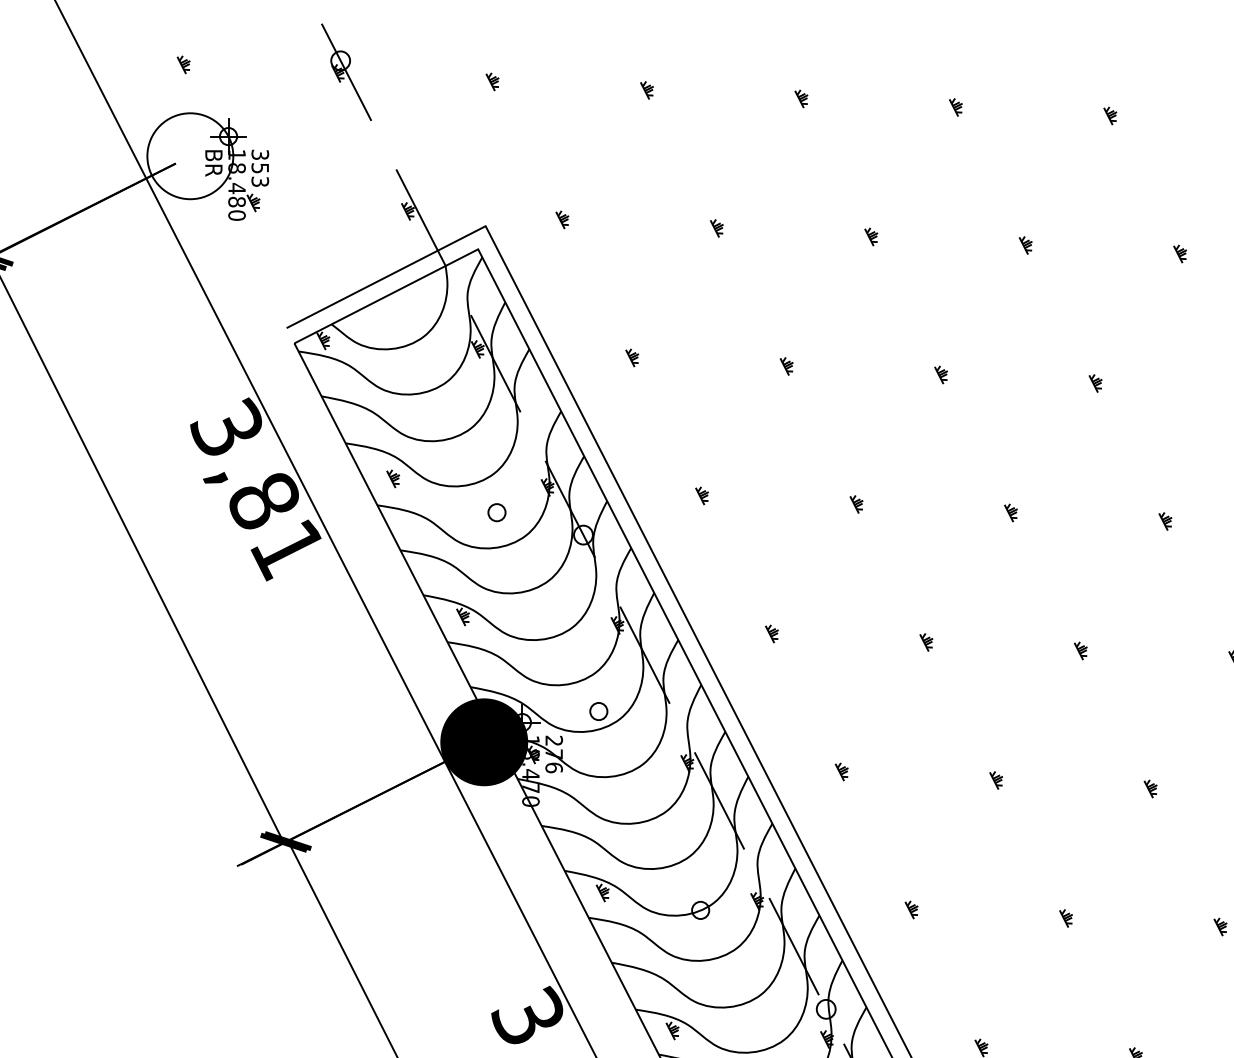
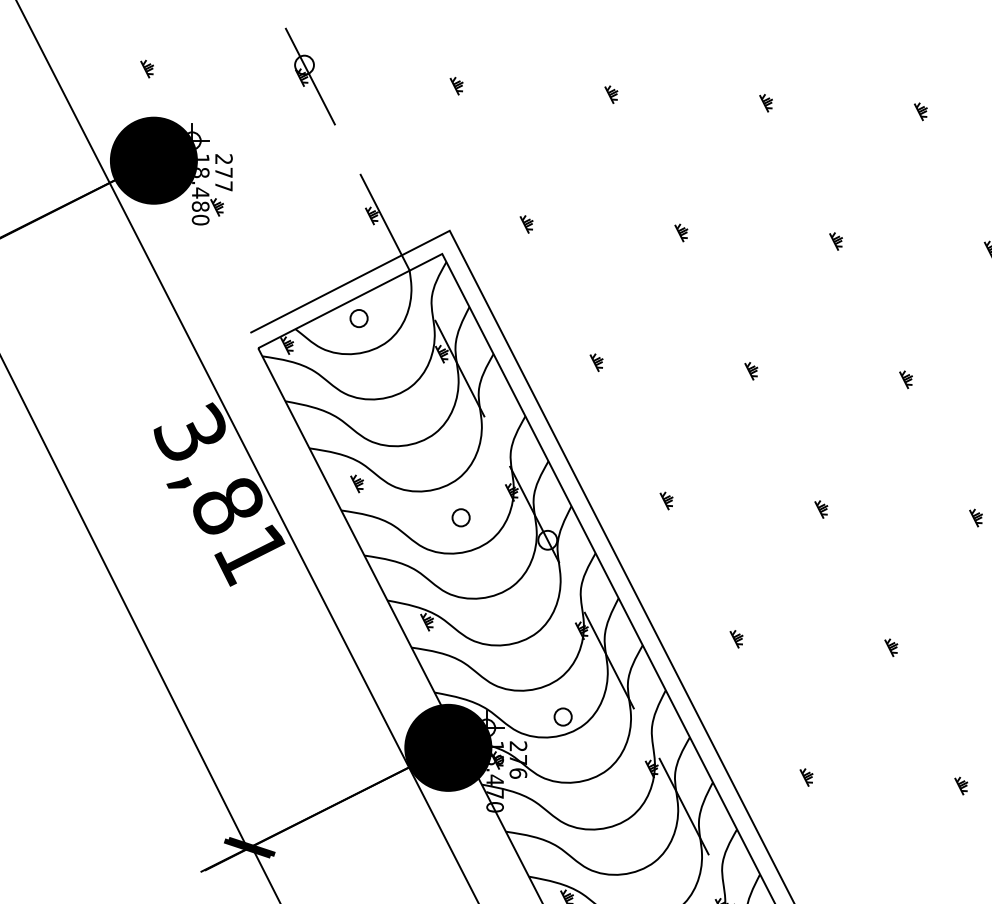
fill: (190, 156) -> (154, 160), added
text: (260, 167) -> (224, 171), 353 -> 277
circle: (394, 313) -> (358, 318), added

